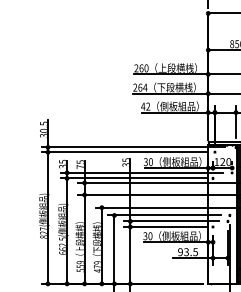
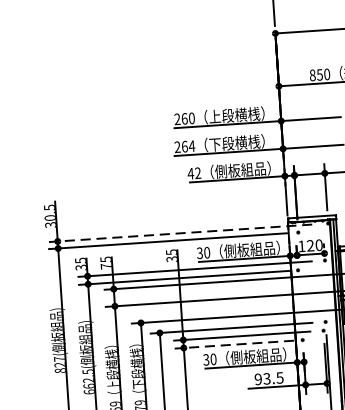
line: (133, 147) -> (180, 233), solid -> dashed
line: (165, 226) -> (234, 343), solid -> dashed

